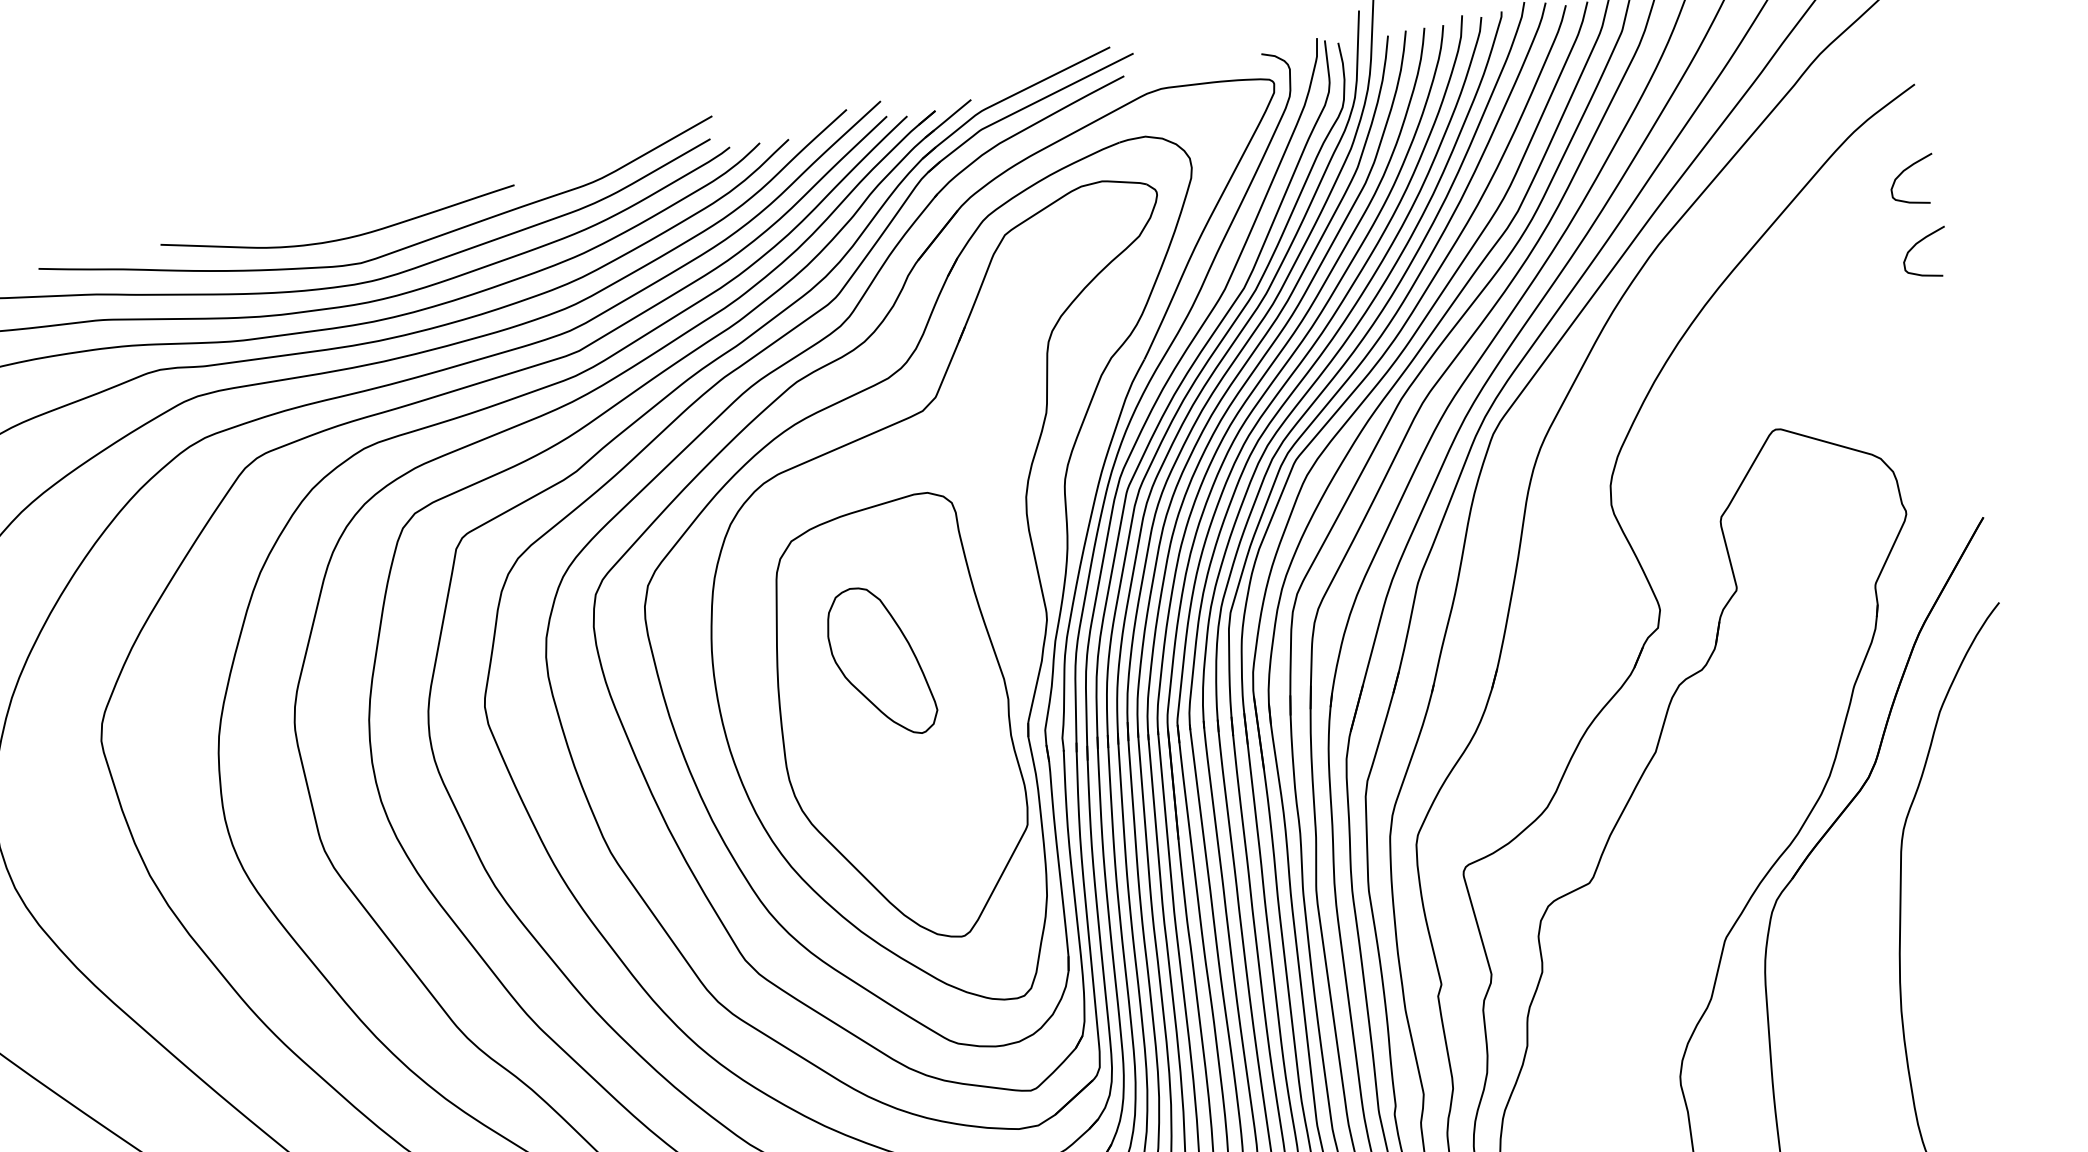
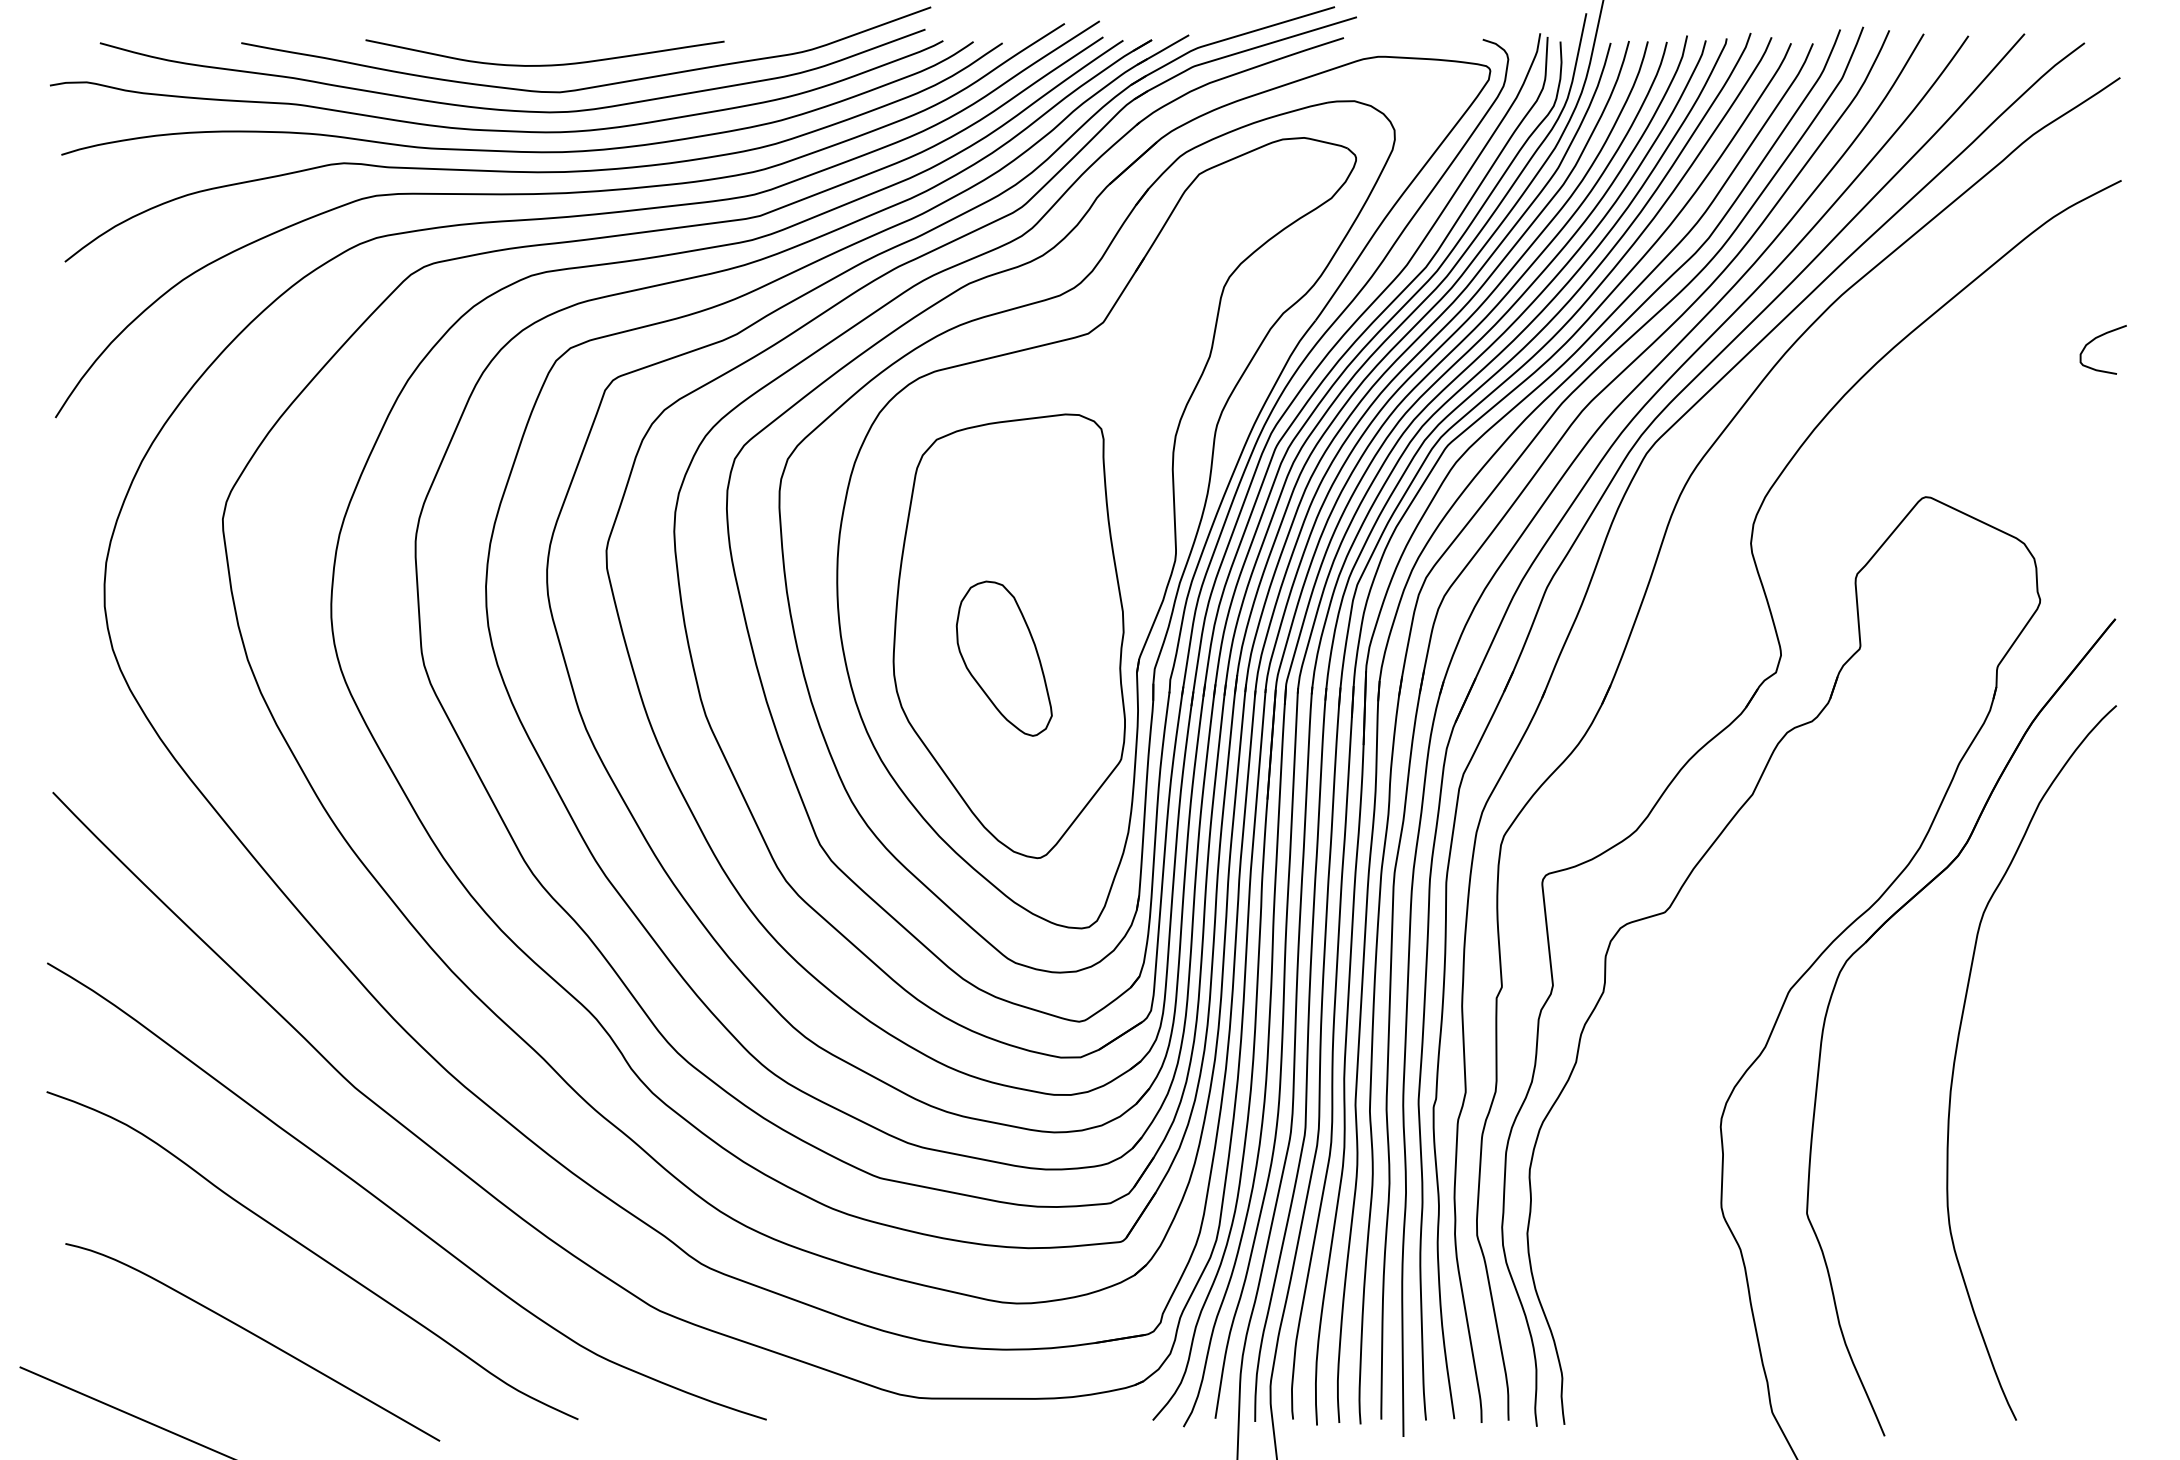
curve: (1902, 173) -> (2094, 266), removed
part: (879, 661) -> (1003, 658), moved

